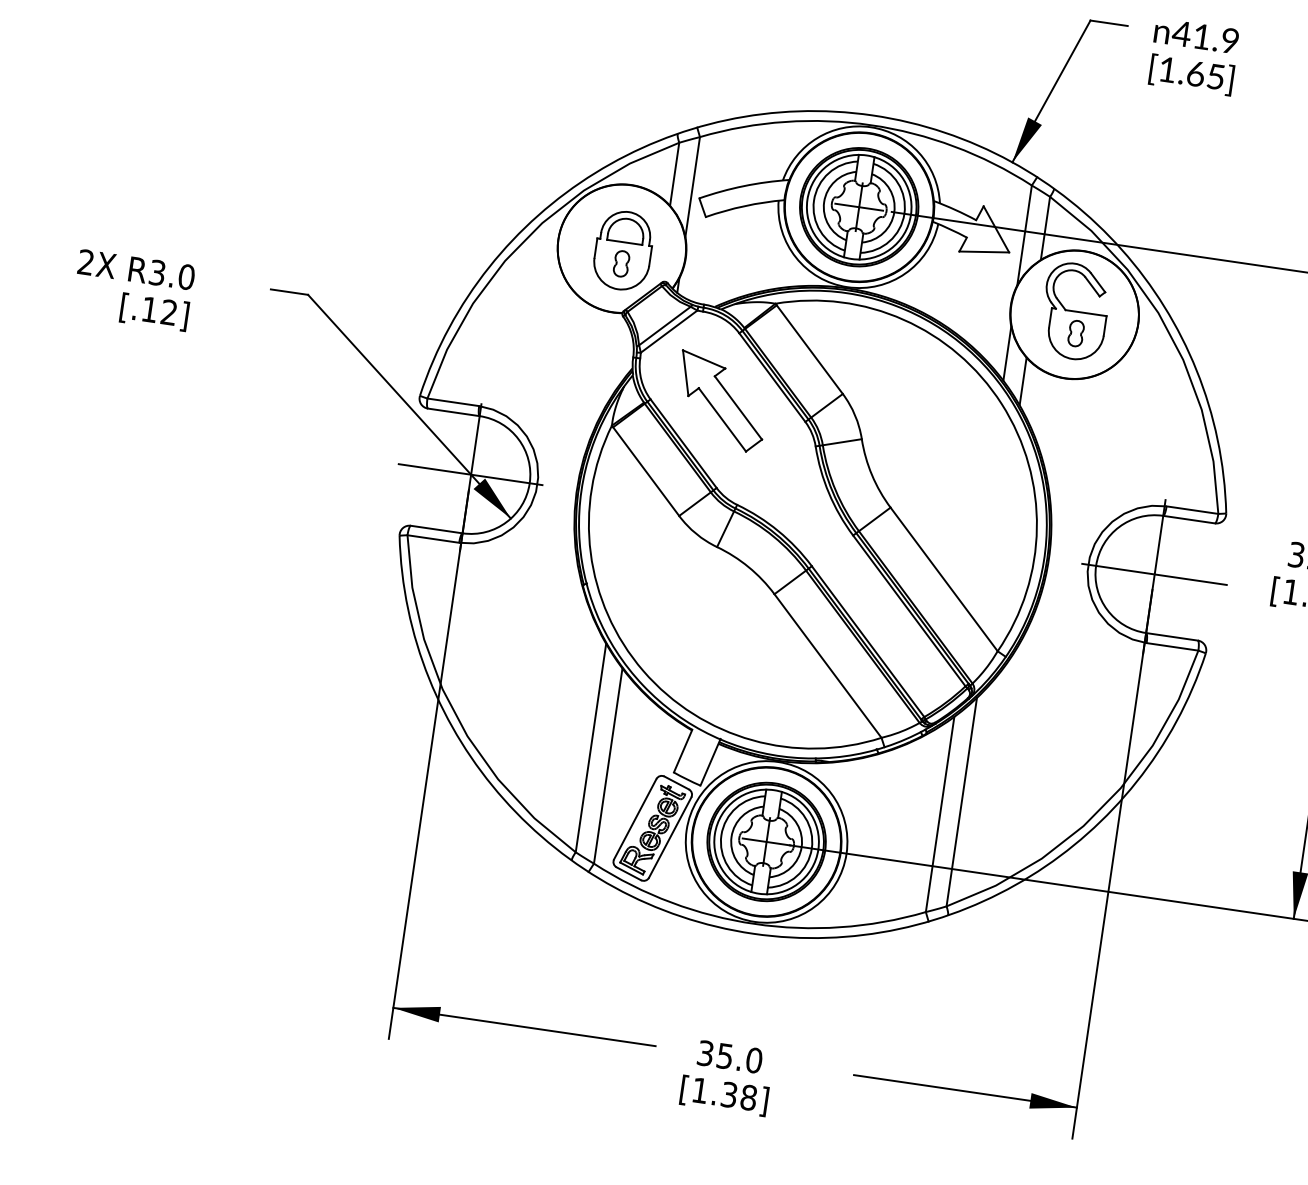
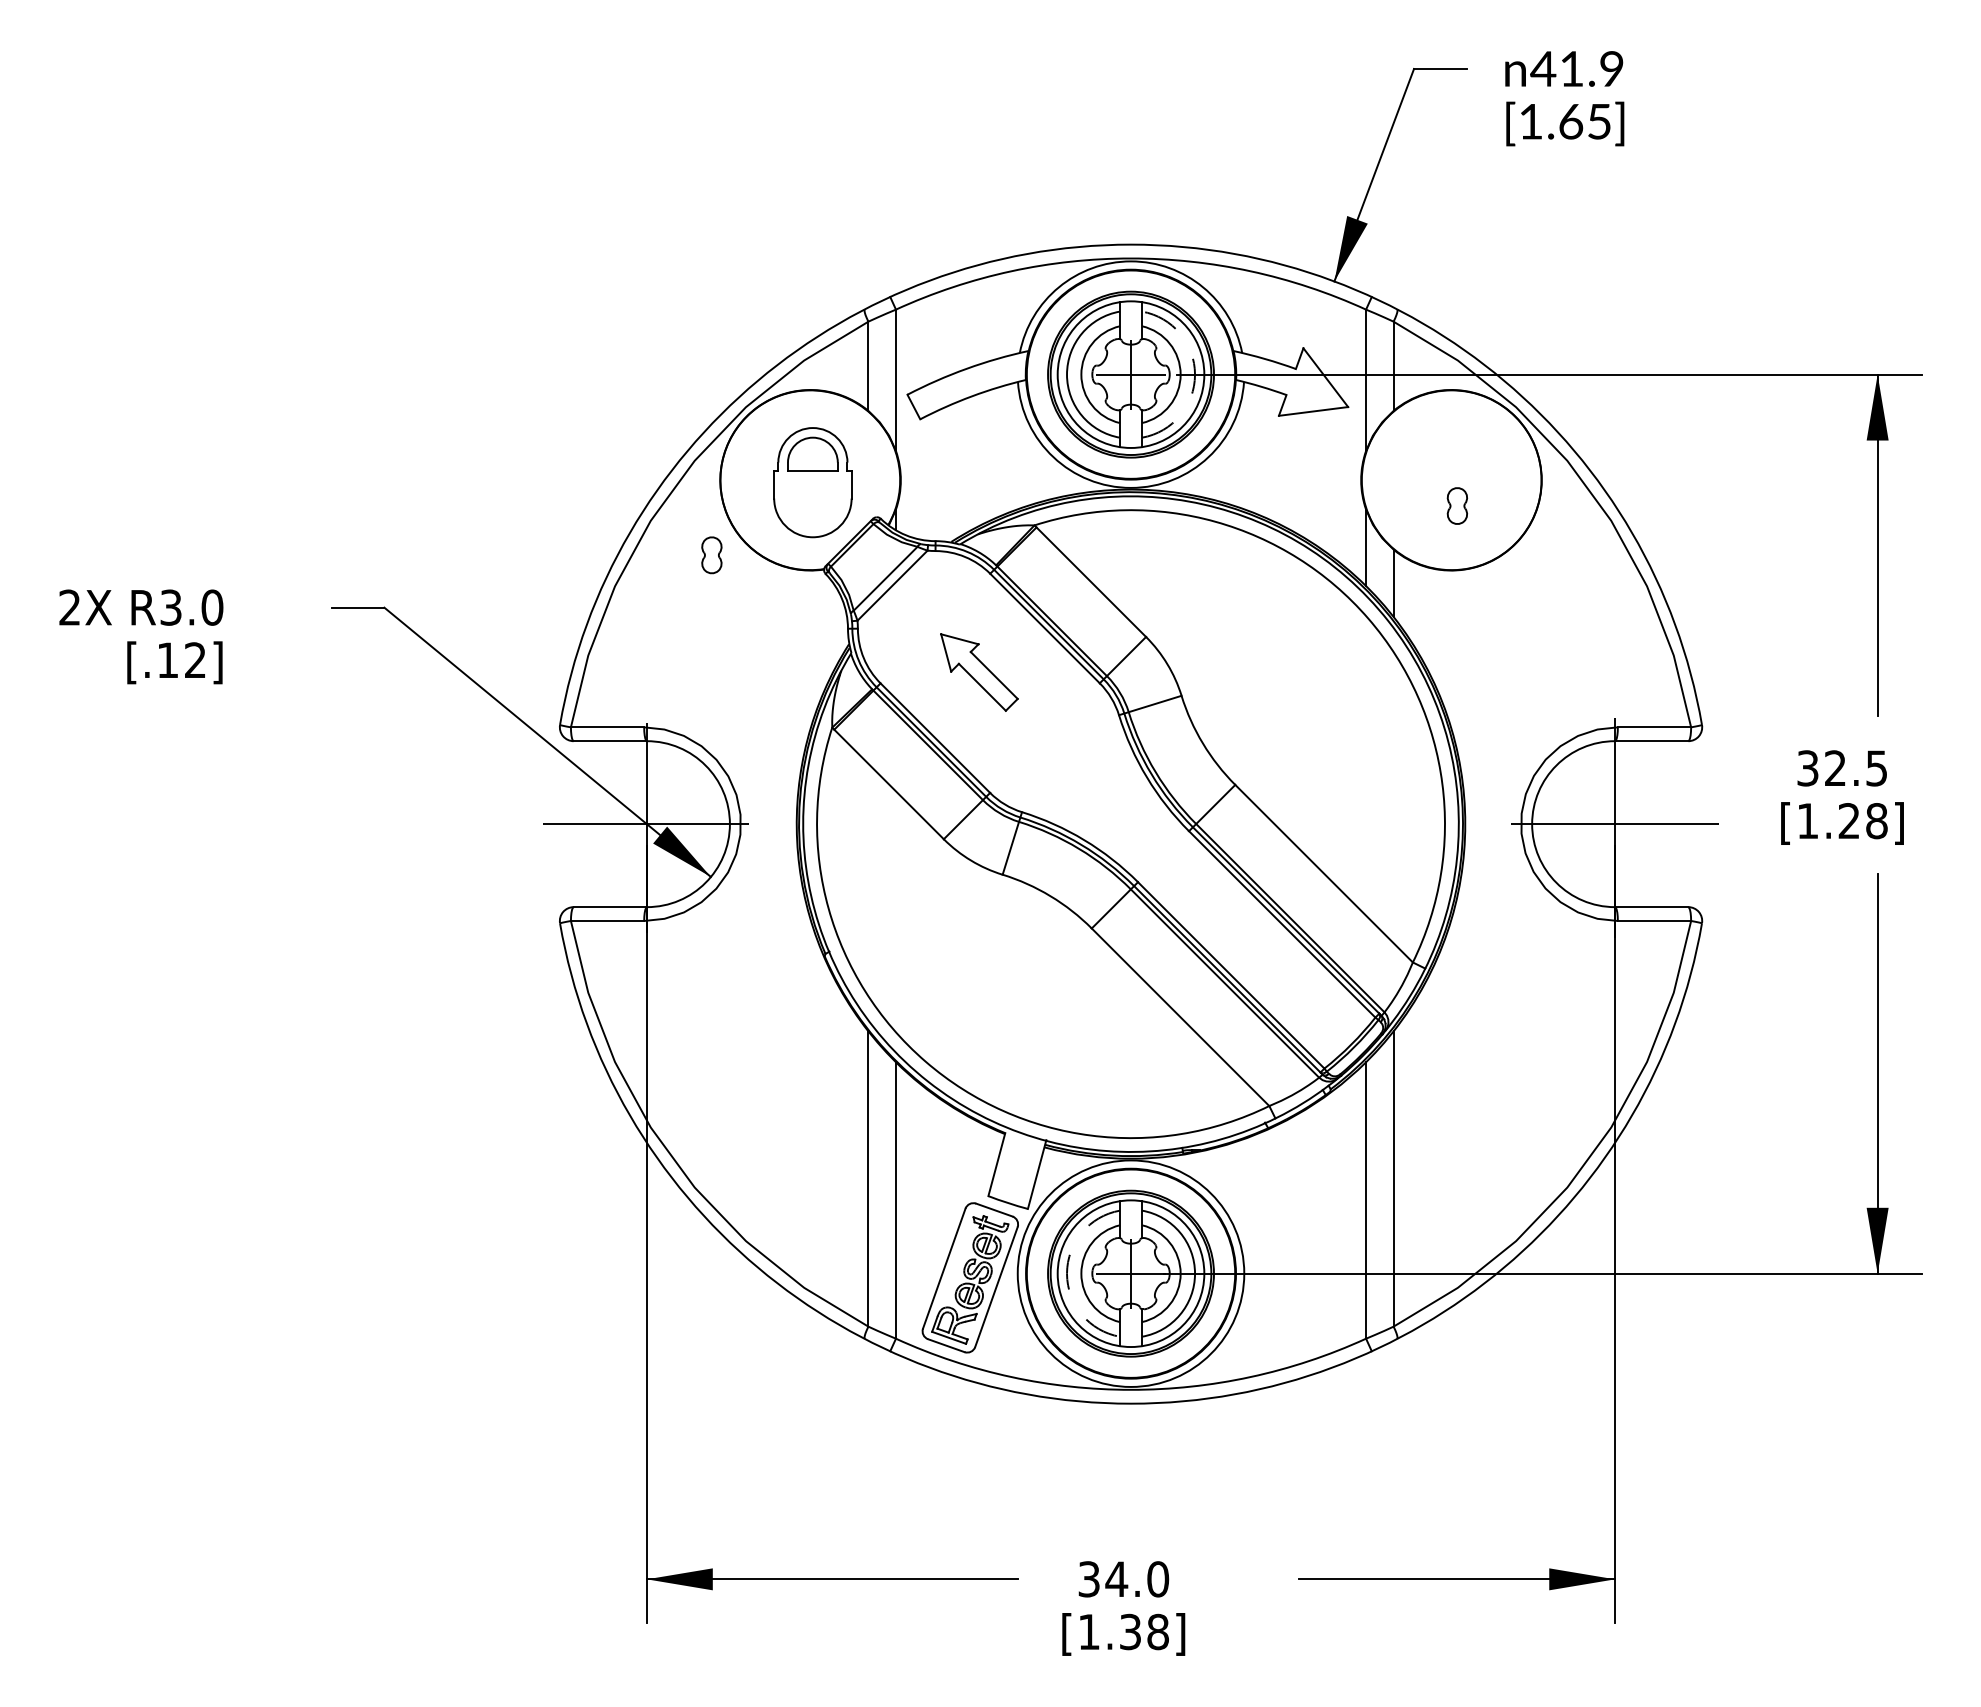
arc: (904, 213) -> (1195, 374), solid -> dashed
part: (621, 263) -> (711, 555), moved
part: (1075, 311) -> (1451, 475), removed
part: (721, 401) -> (979, 672), size x0.6
arc: (721, 835) -> (1067, 1273), solid -> dashed
text: (724, 1056) -> (1116, 1579), 35.0 -> 34.0

